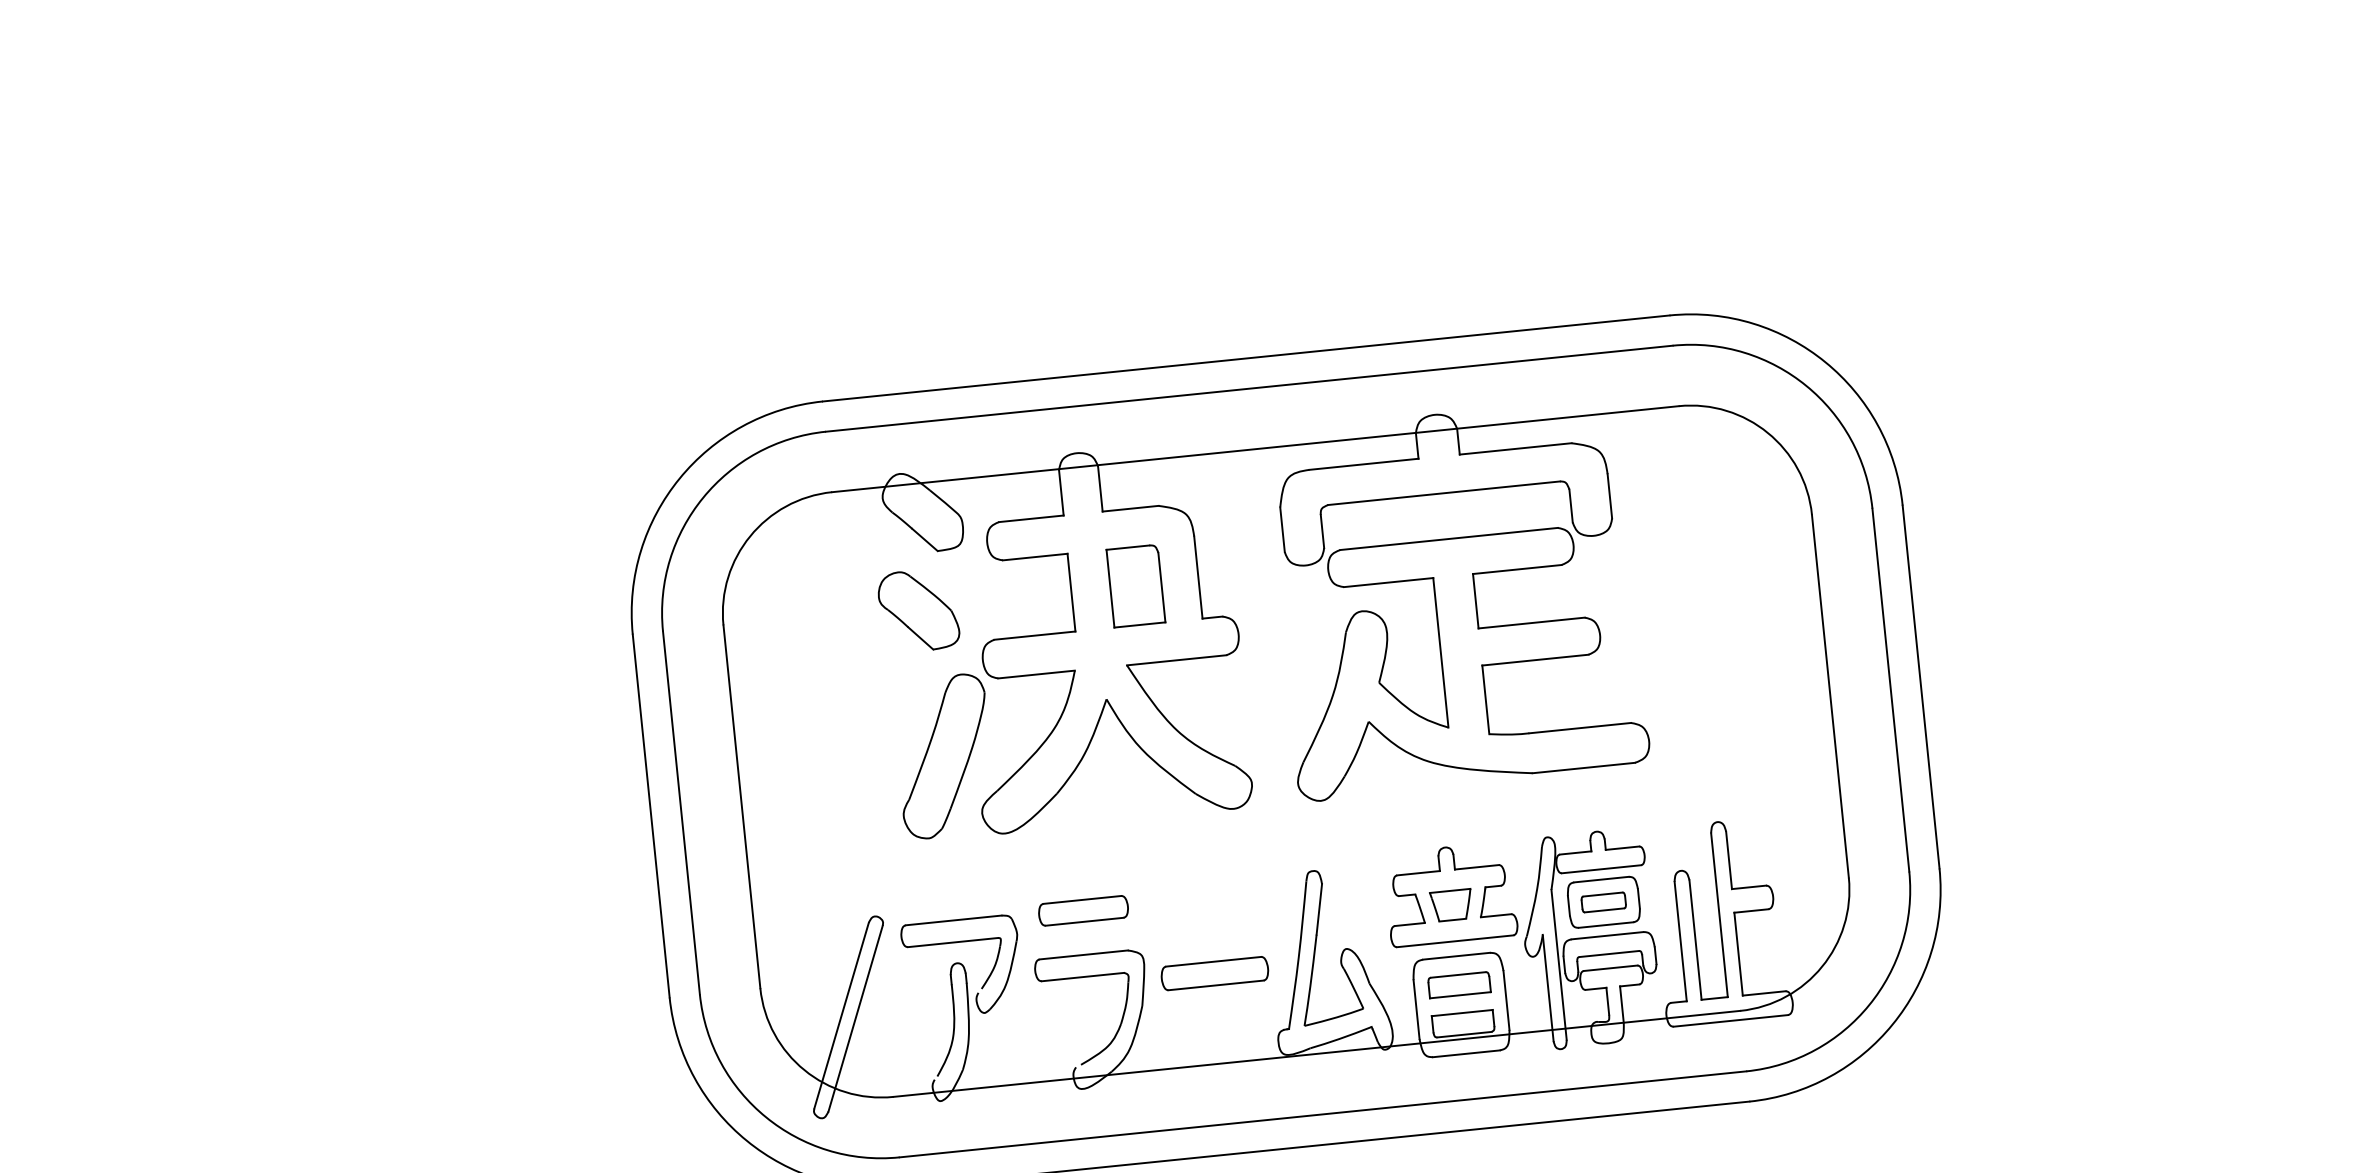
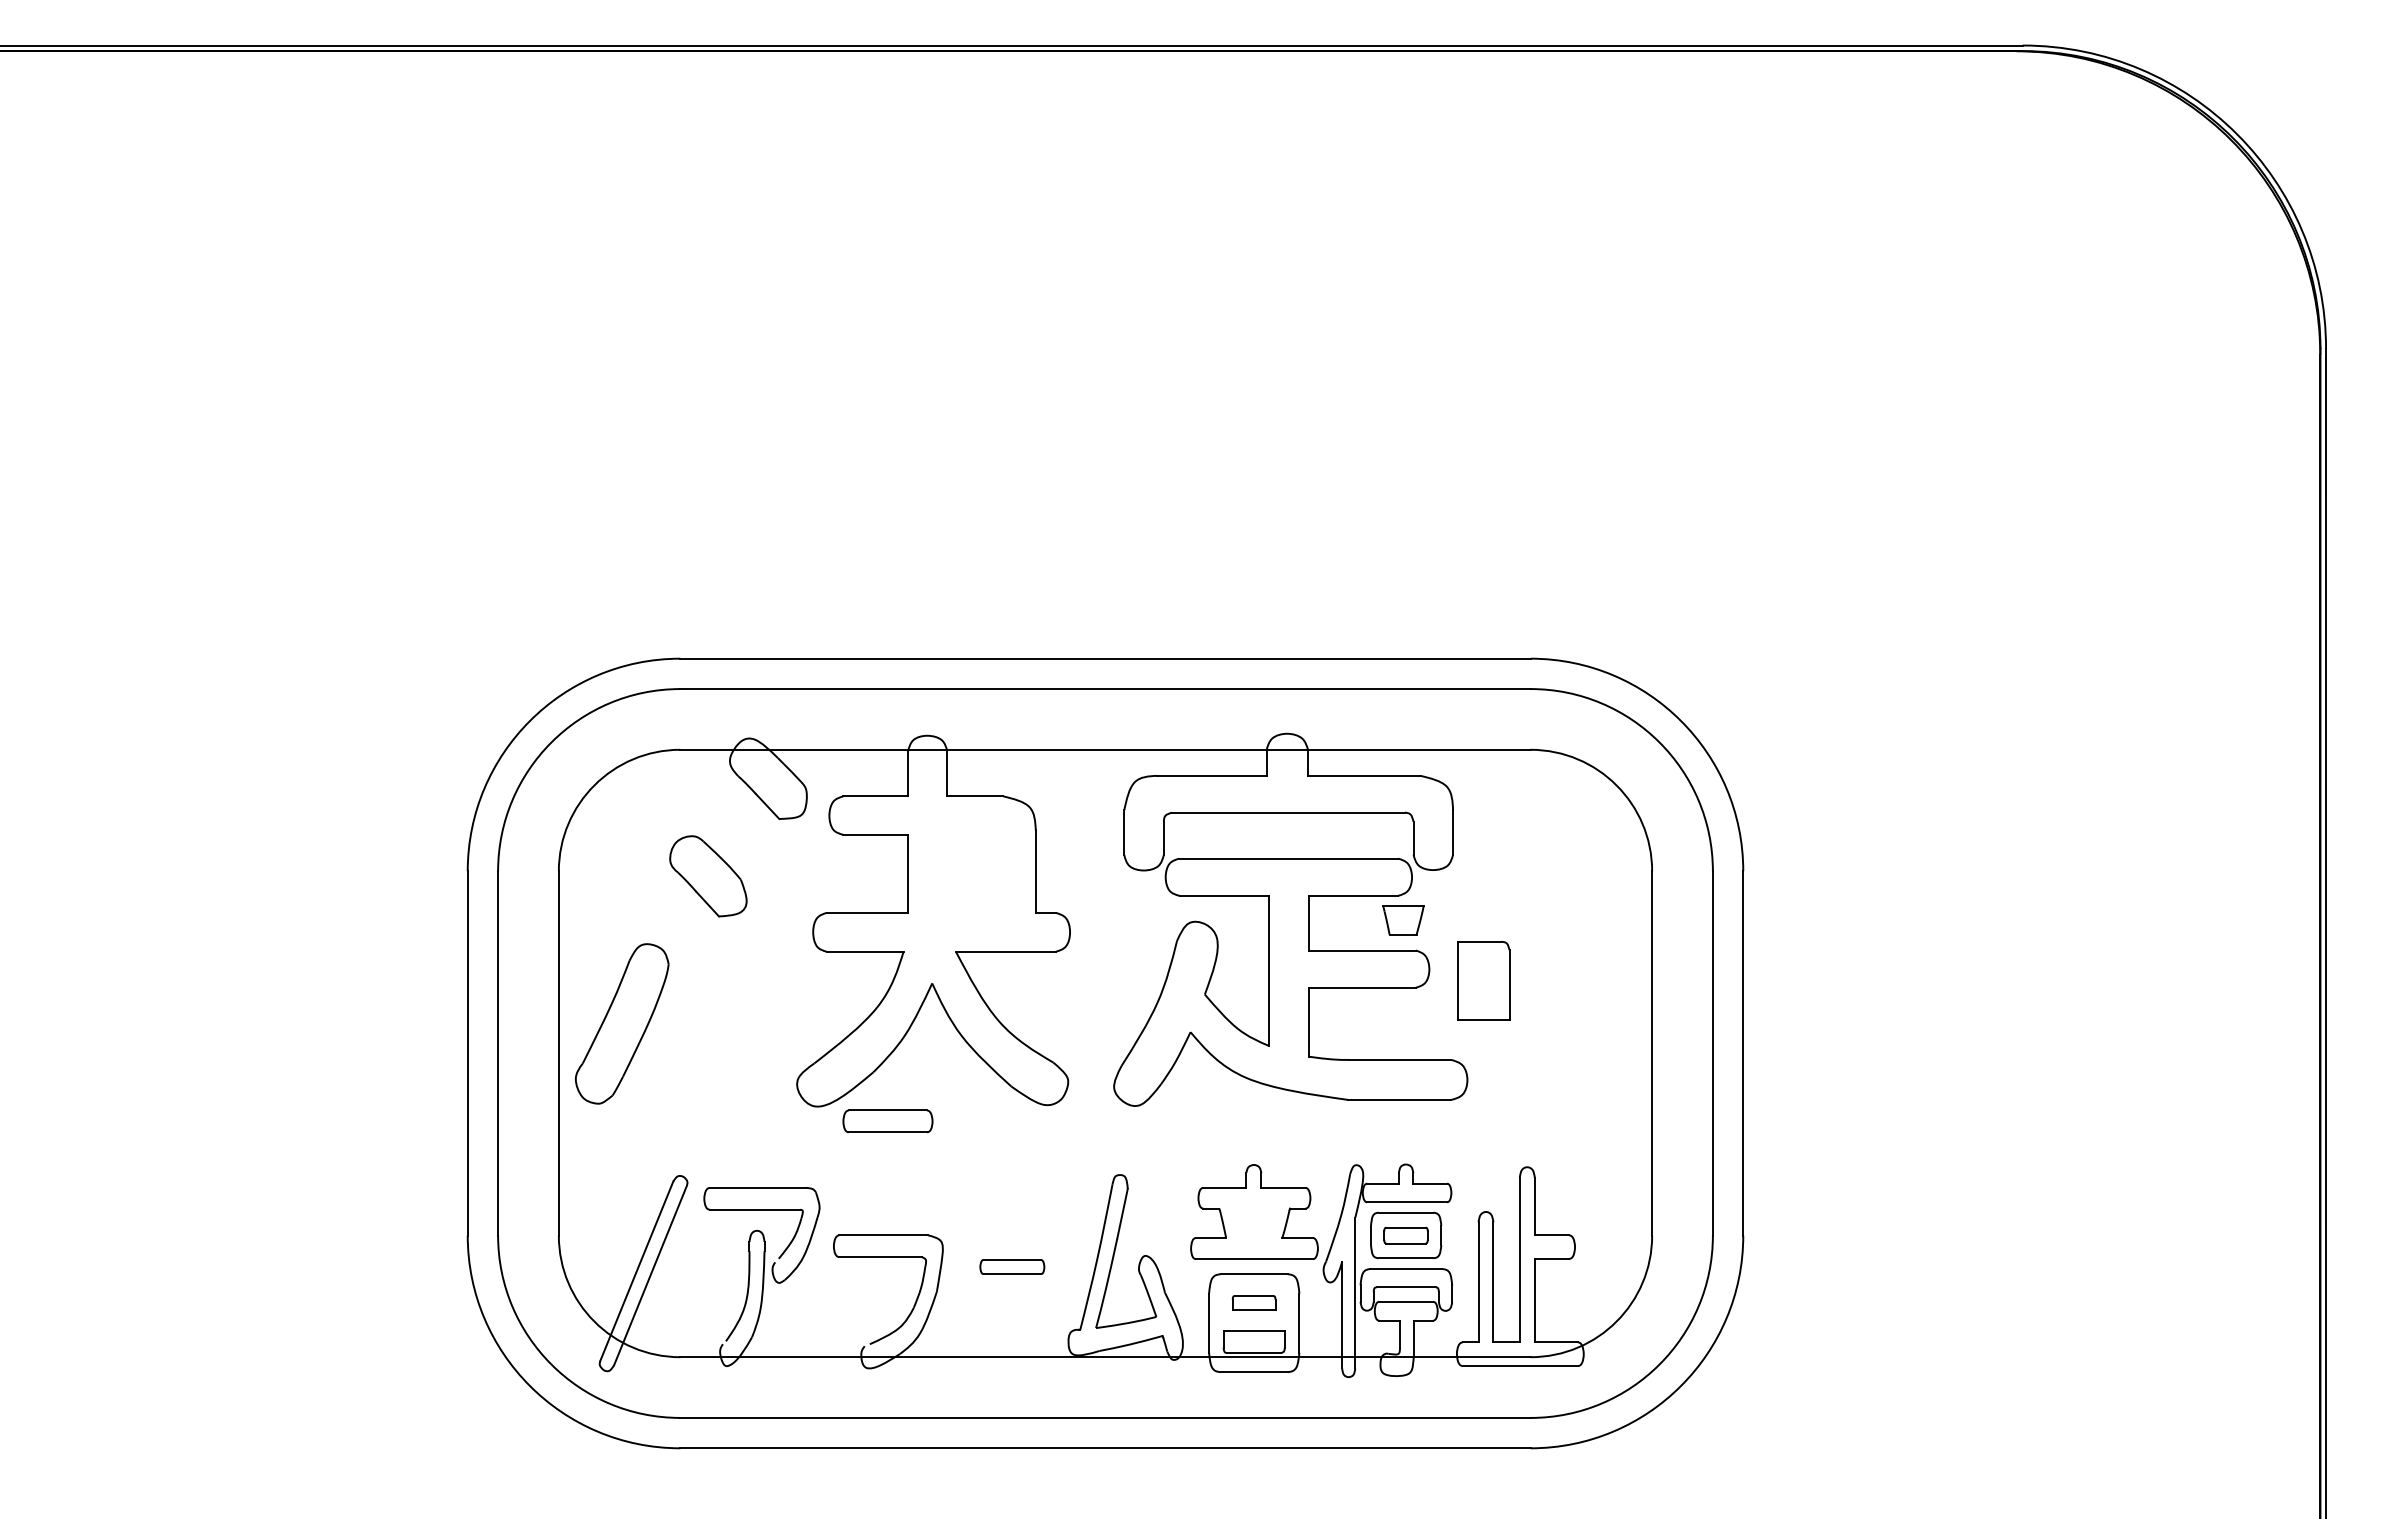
part: (1135, 585) -> (1483, 980), moved
part: (918, 610) -> (708, 876), moved
part: (944, 756) -> (622, 1023), moved
part: (1451, 905) -> (1403, 920), moved
part: (1083, 910) -> (887, 1121), moved
part: (1215, 973) -> (1012, 1266), size x0.6
part: (1458, 984) -> (1253, 1302), size x0.7

